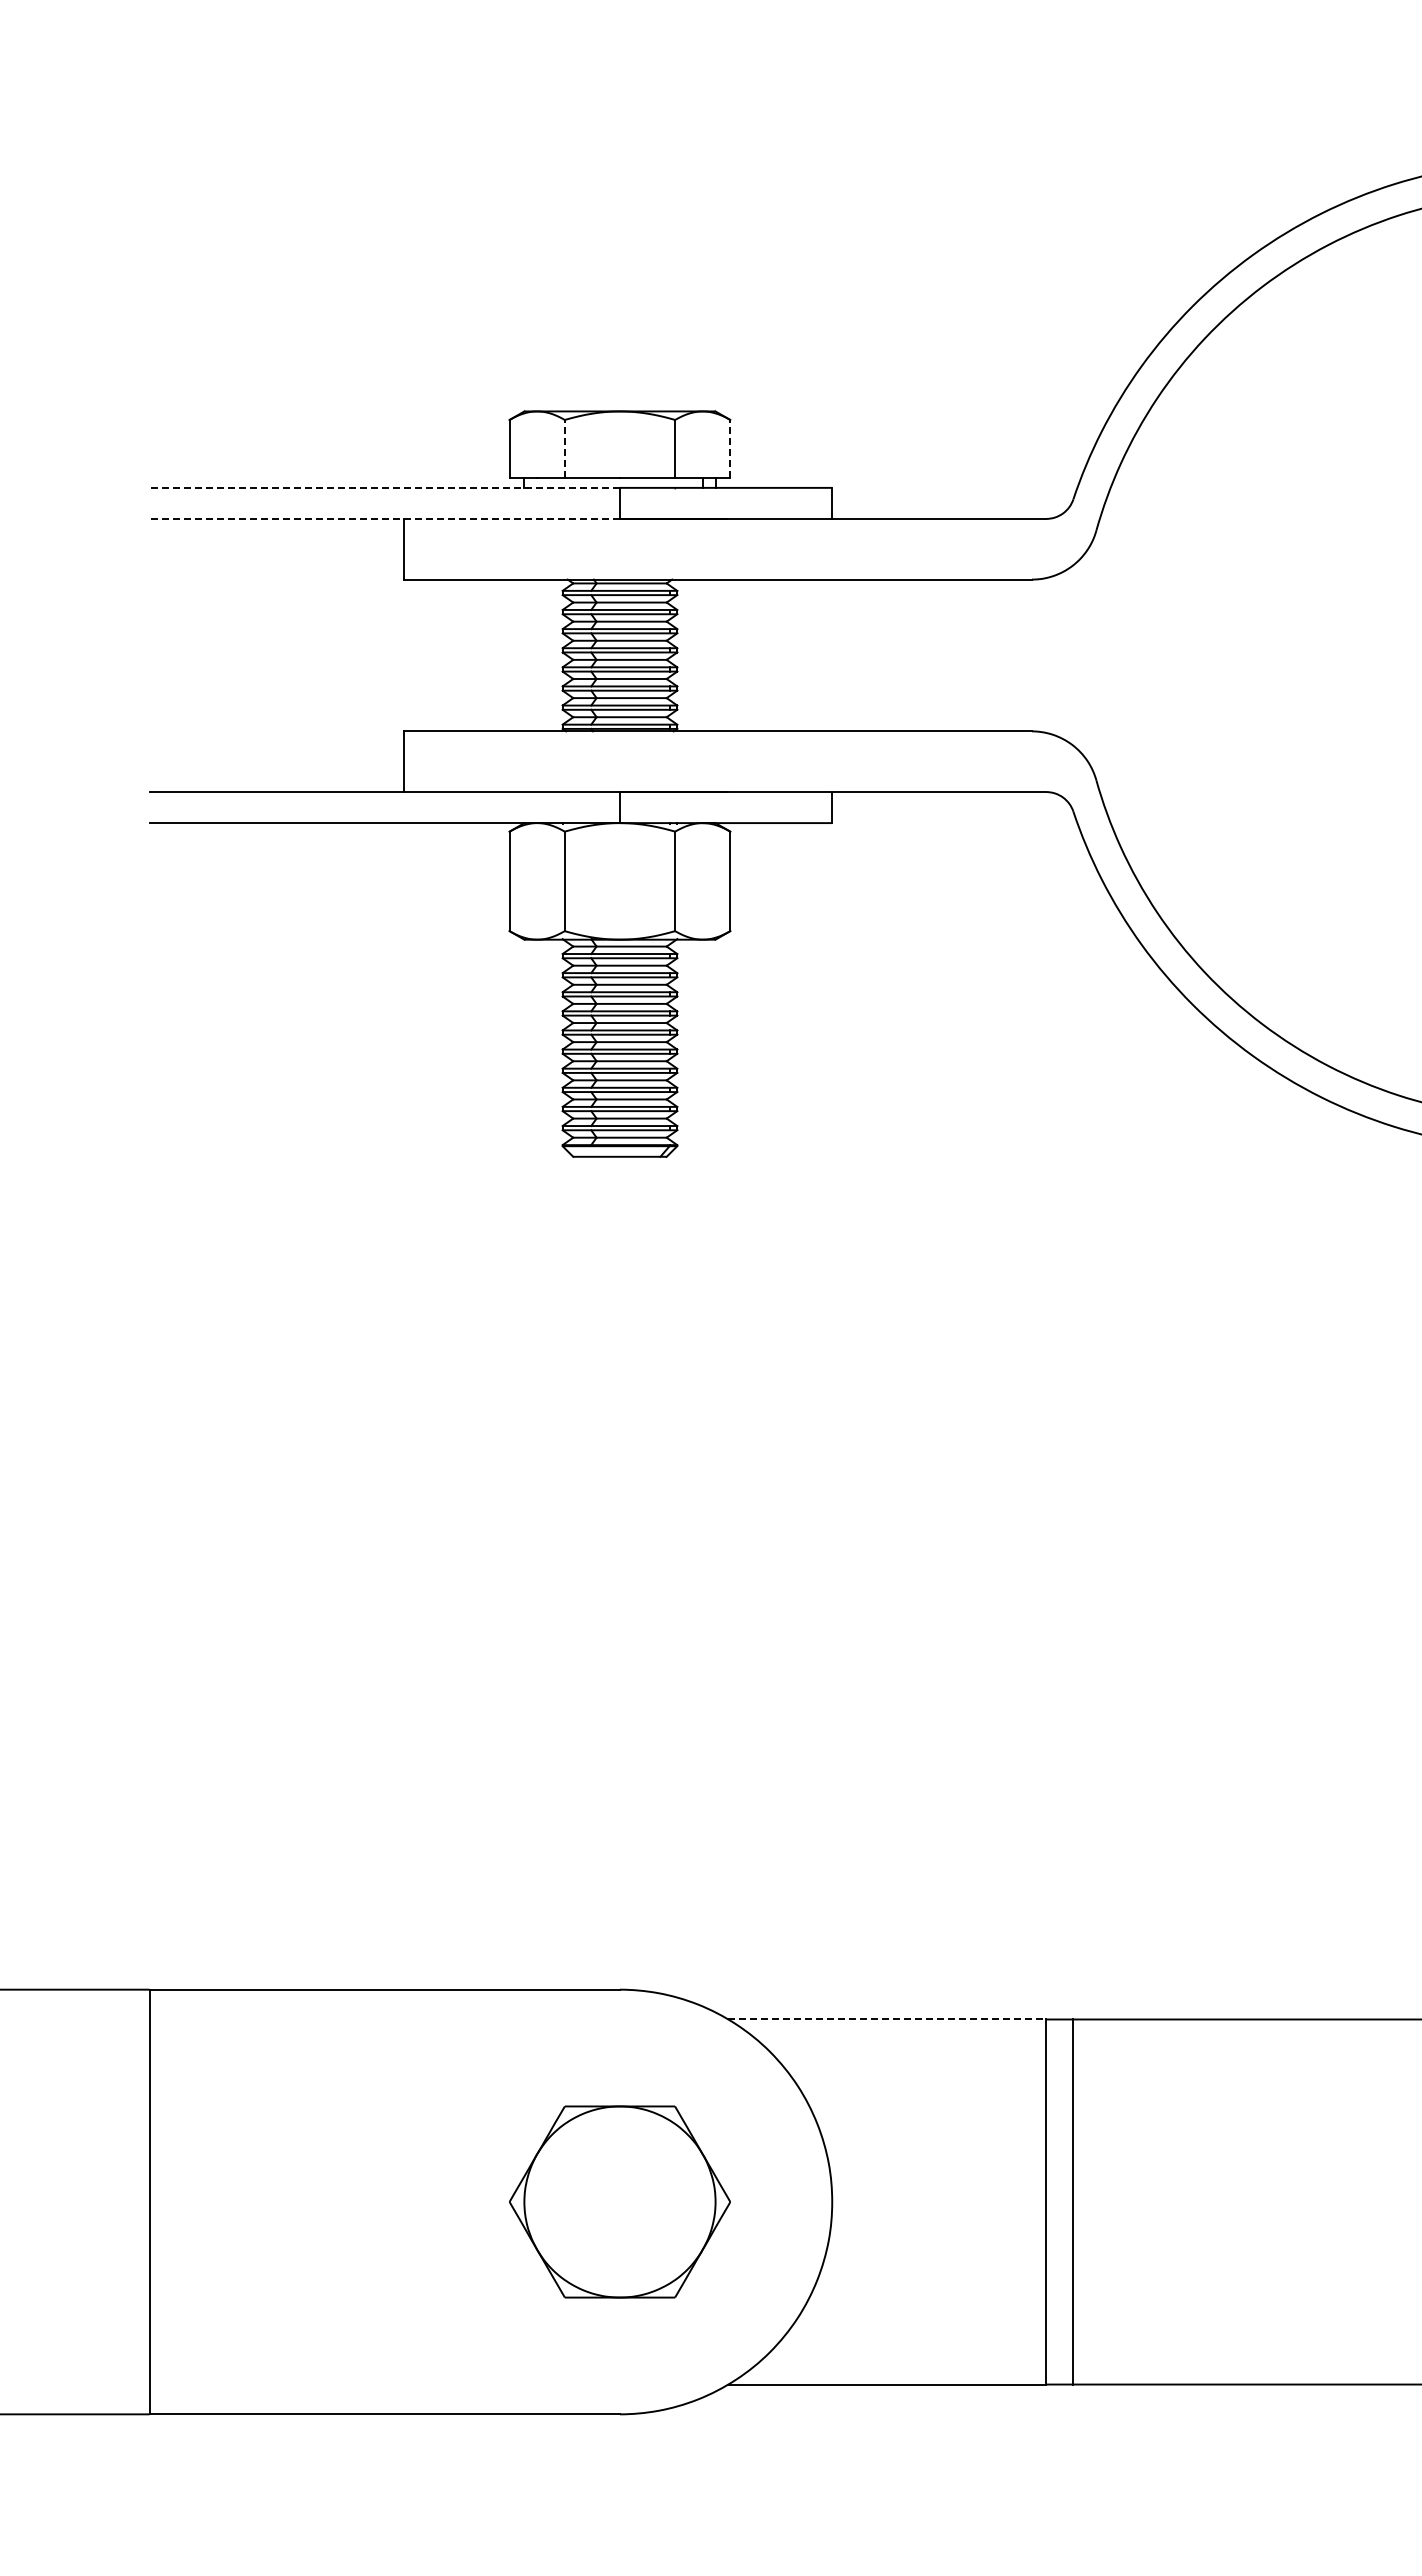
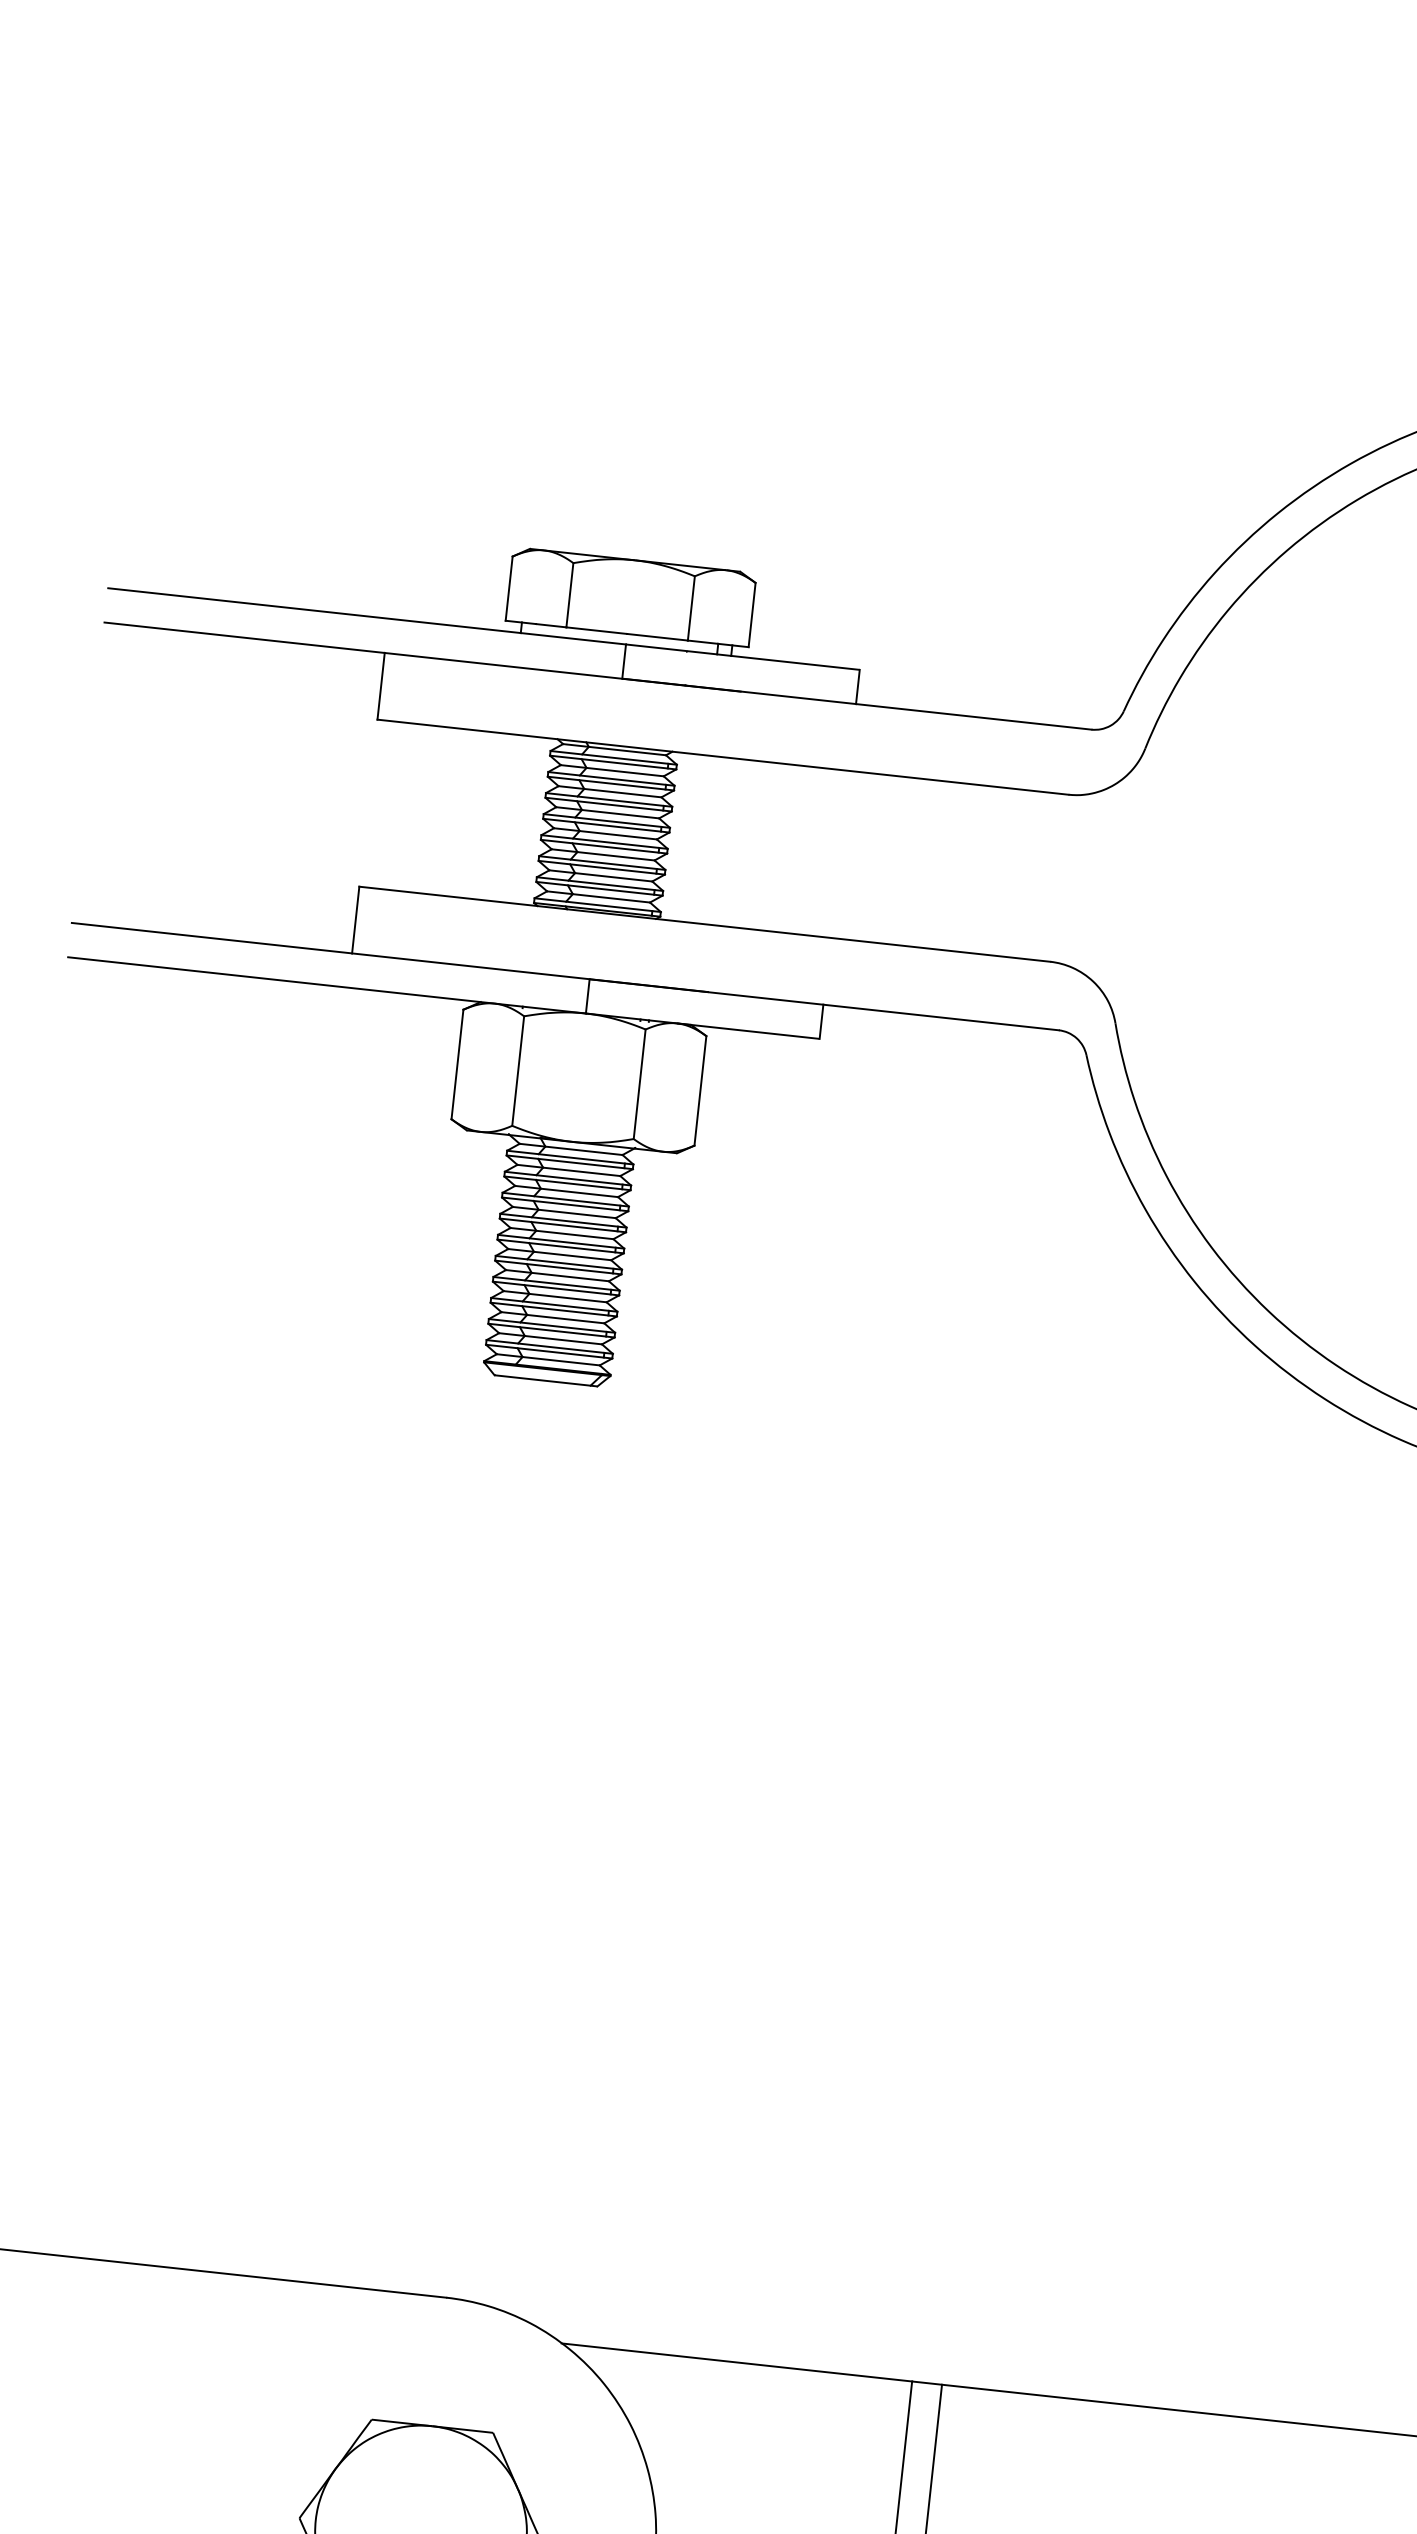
line: (564, 448) -> (569, 594), dashed -> solid
line: (730, 448) -> (752, 614), dashed -> solid
line: (384, 487) -> (366, 615), dashed -> solid
line: (384, 519) -> (363, 651), dashed -> solid
line: (887, 2019) -> (737, 2362), dashed -> solid

